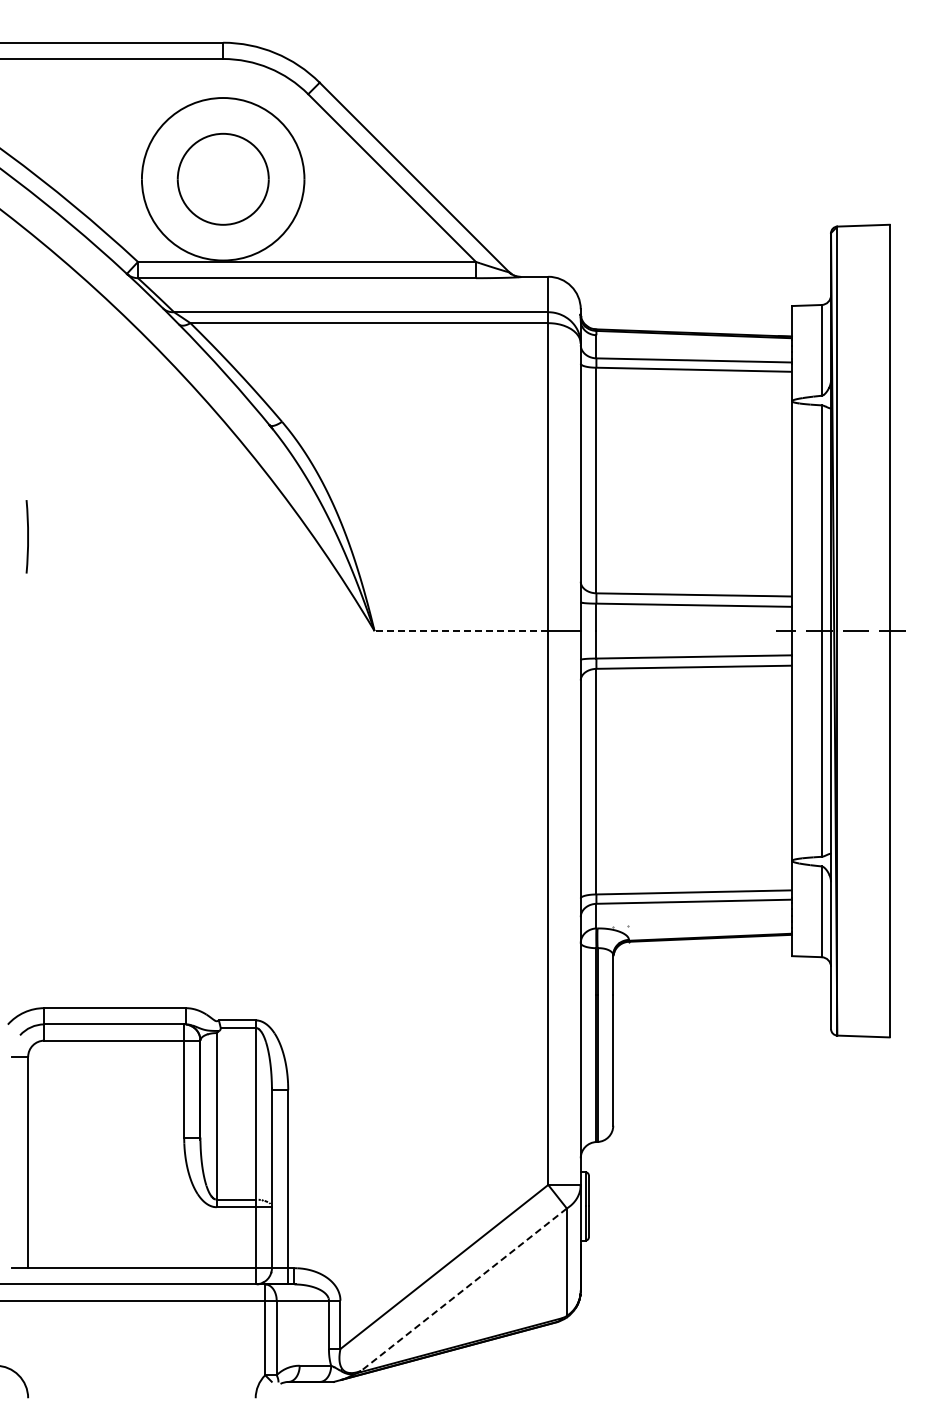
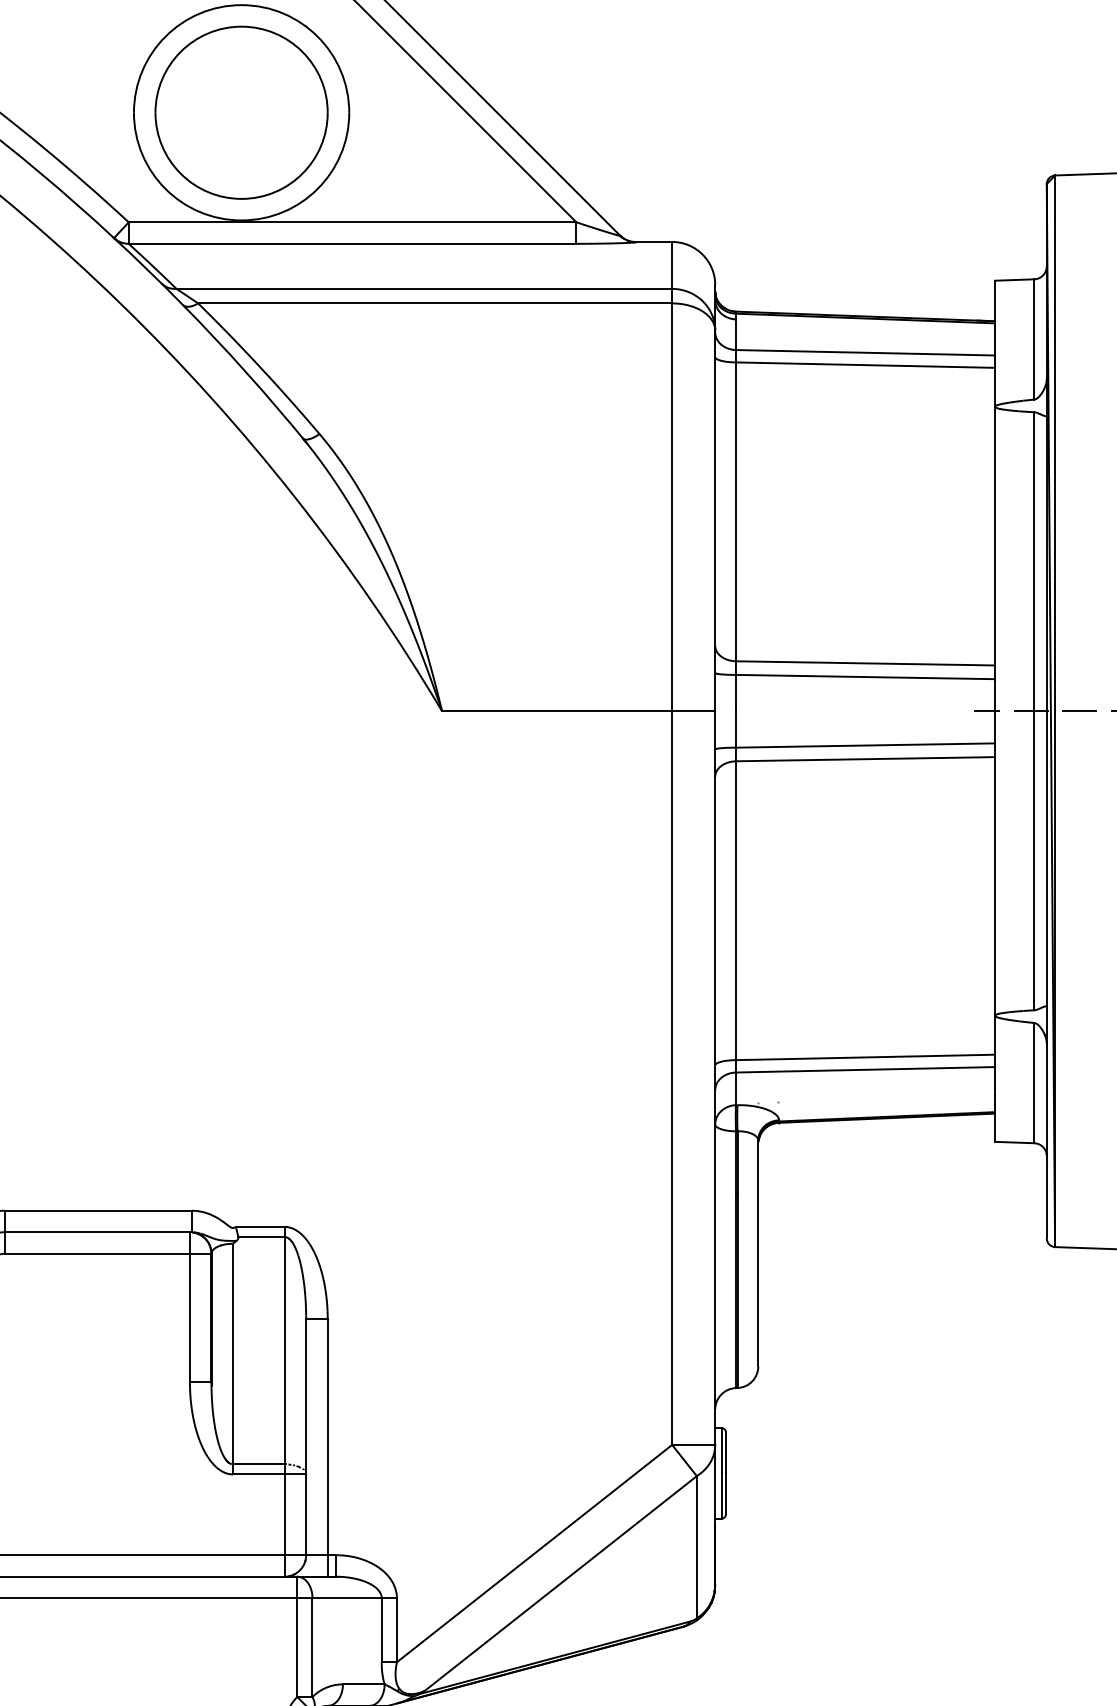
part: (223, 179) -> (242, 113), size x1.43
line: (461, 631) -> (557, 711), dashed -> solid
line: (464, 1289) -> (561, 1583), dashed -> solid

